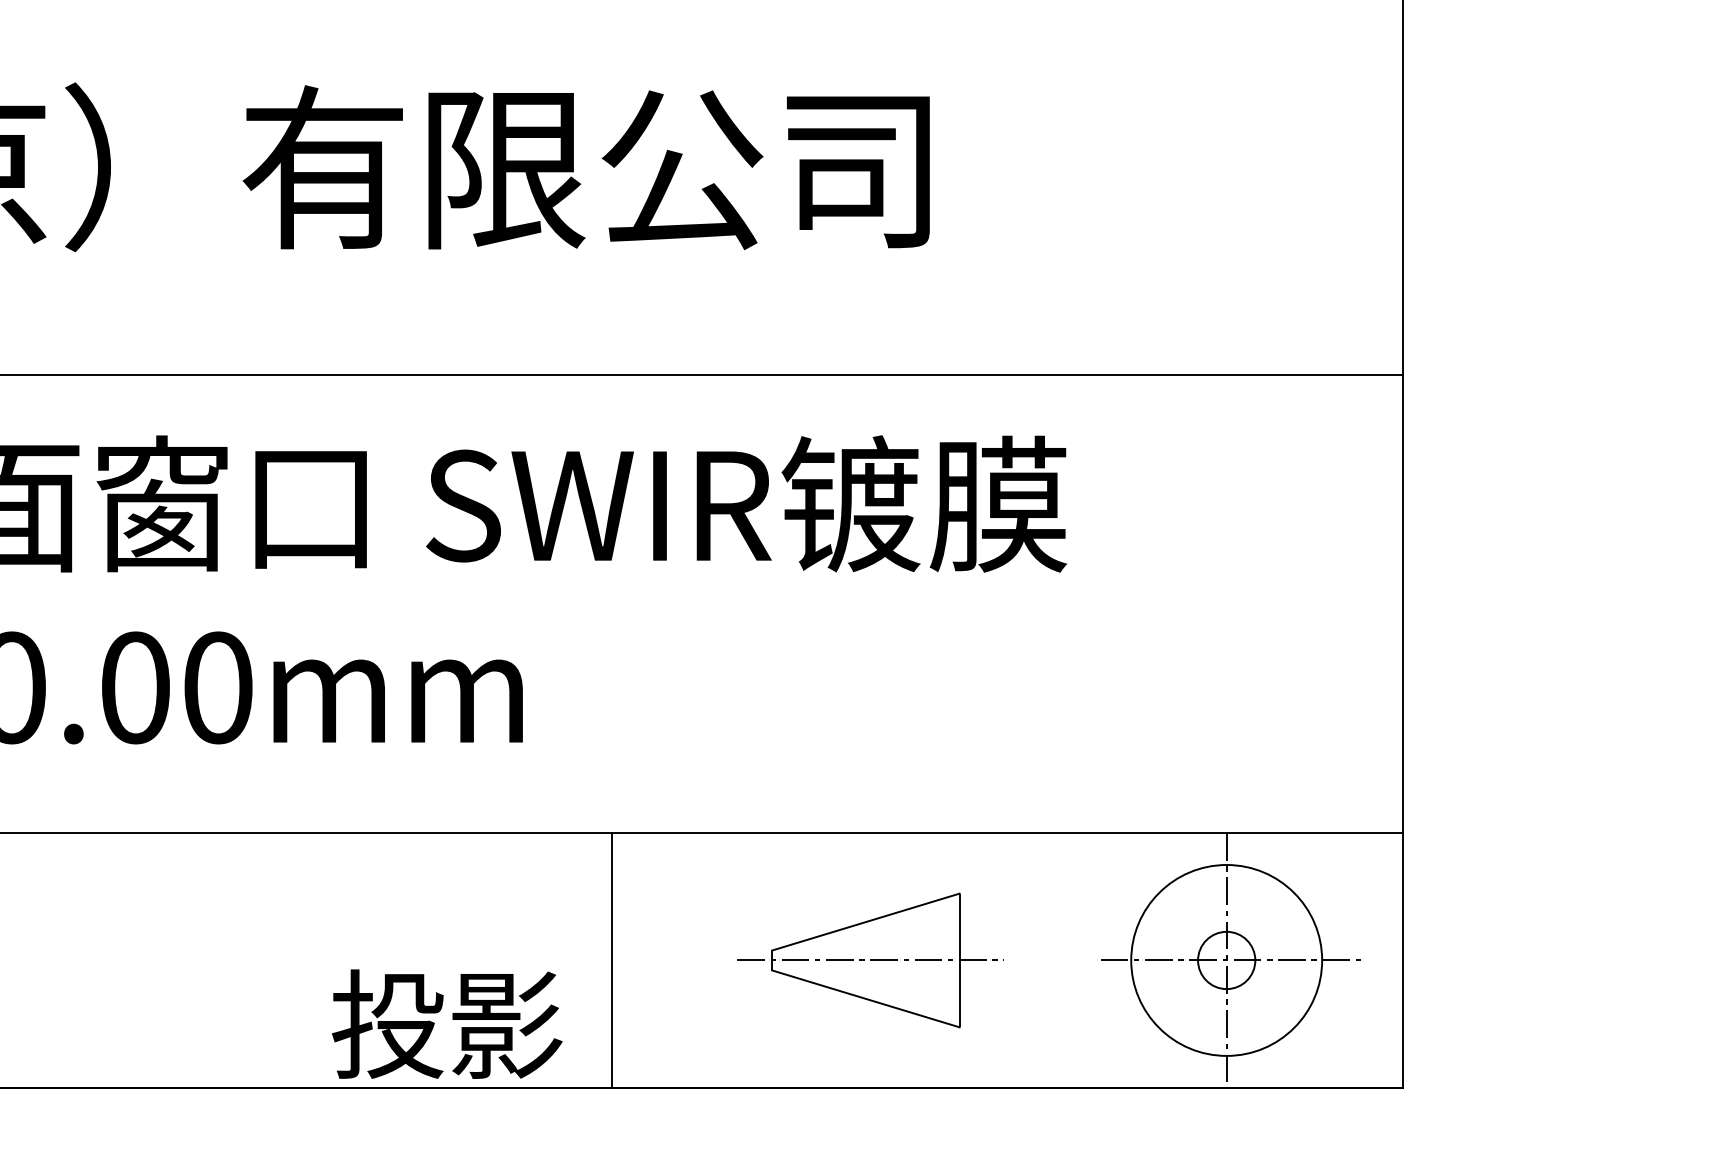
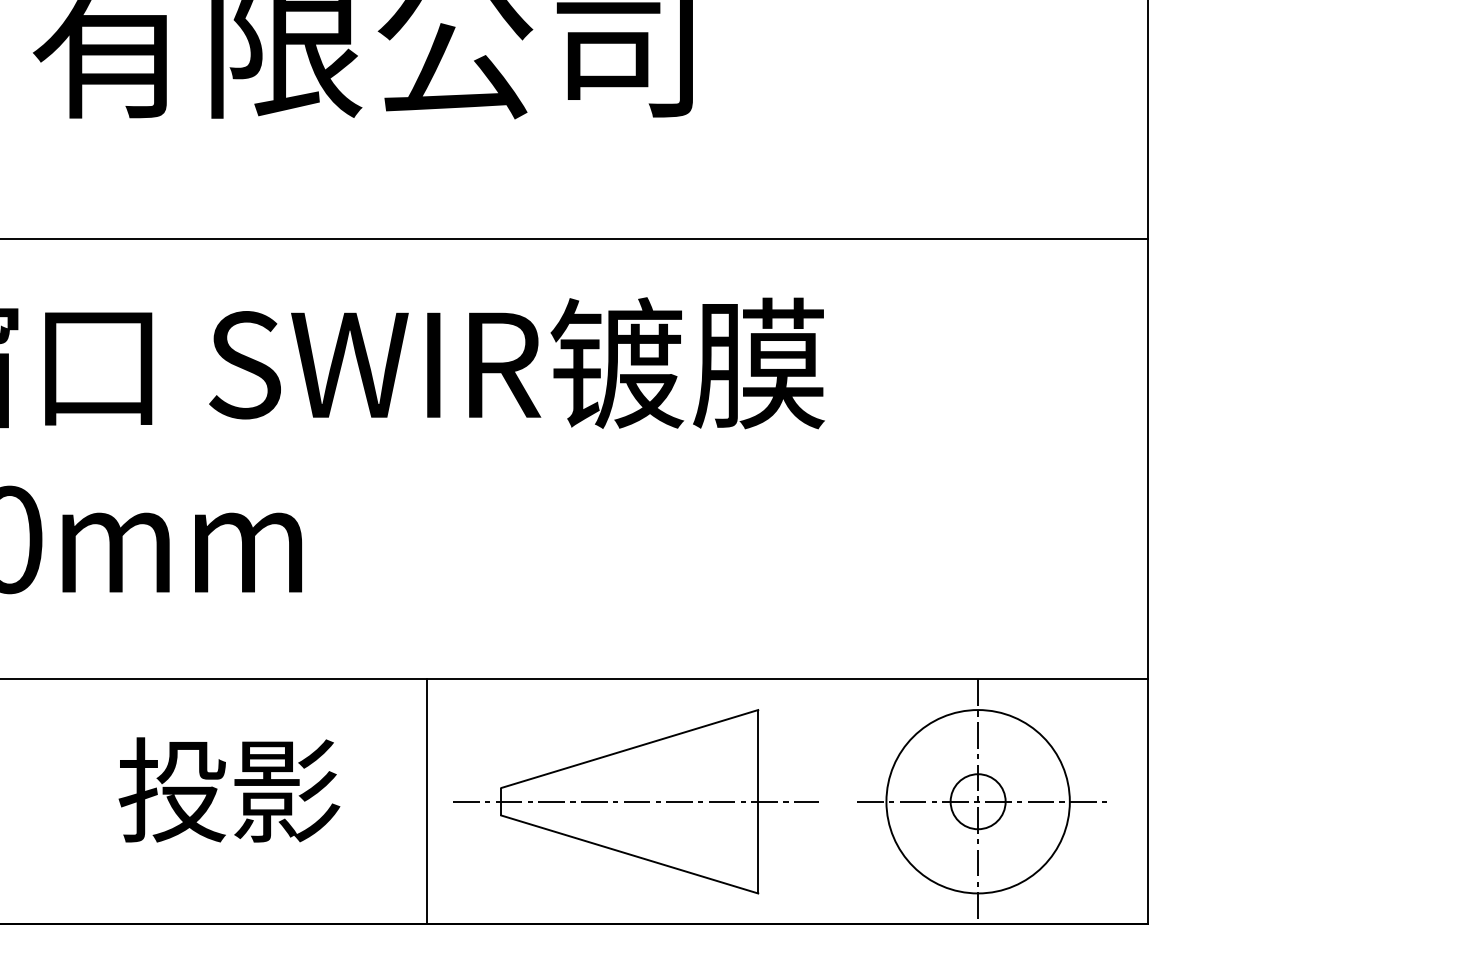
line: (612, 960) -> (427, 801), moved
part: (870, 960) -> (635, 801), size x1.43
text: (447, 1023) -> (229, 789), moved

